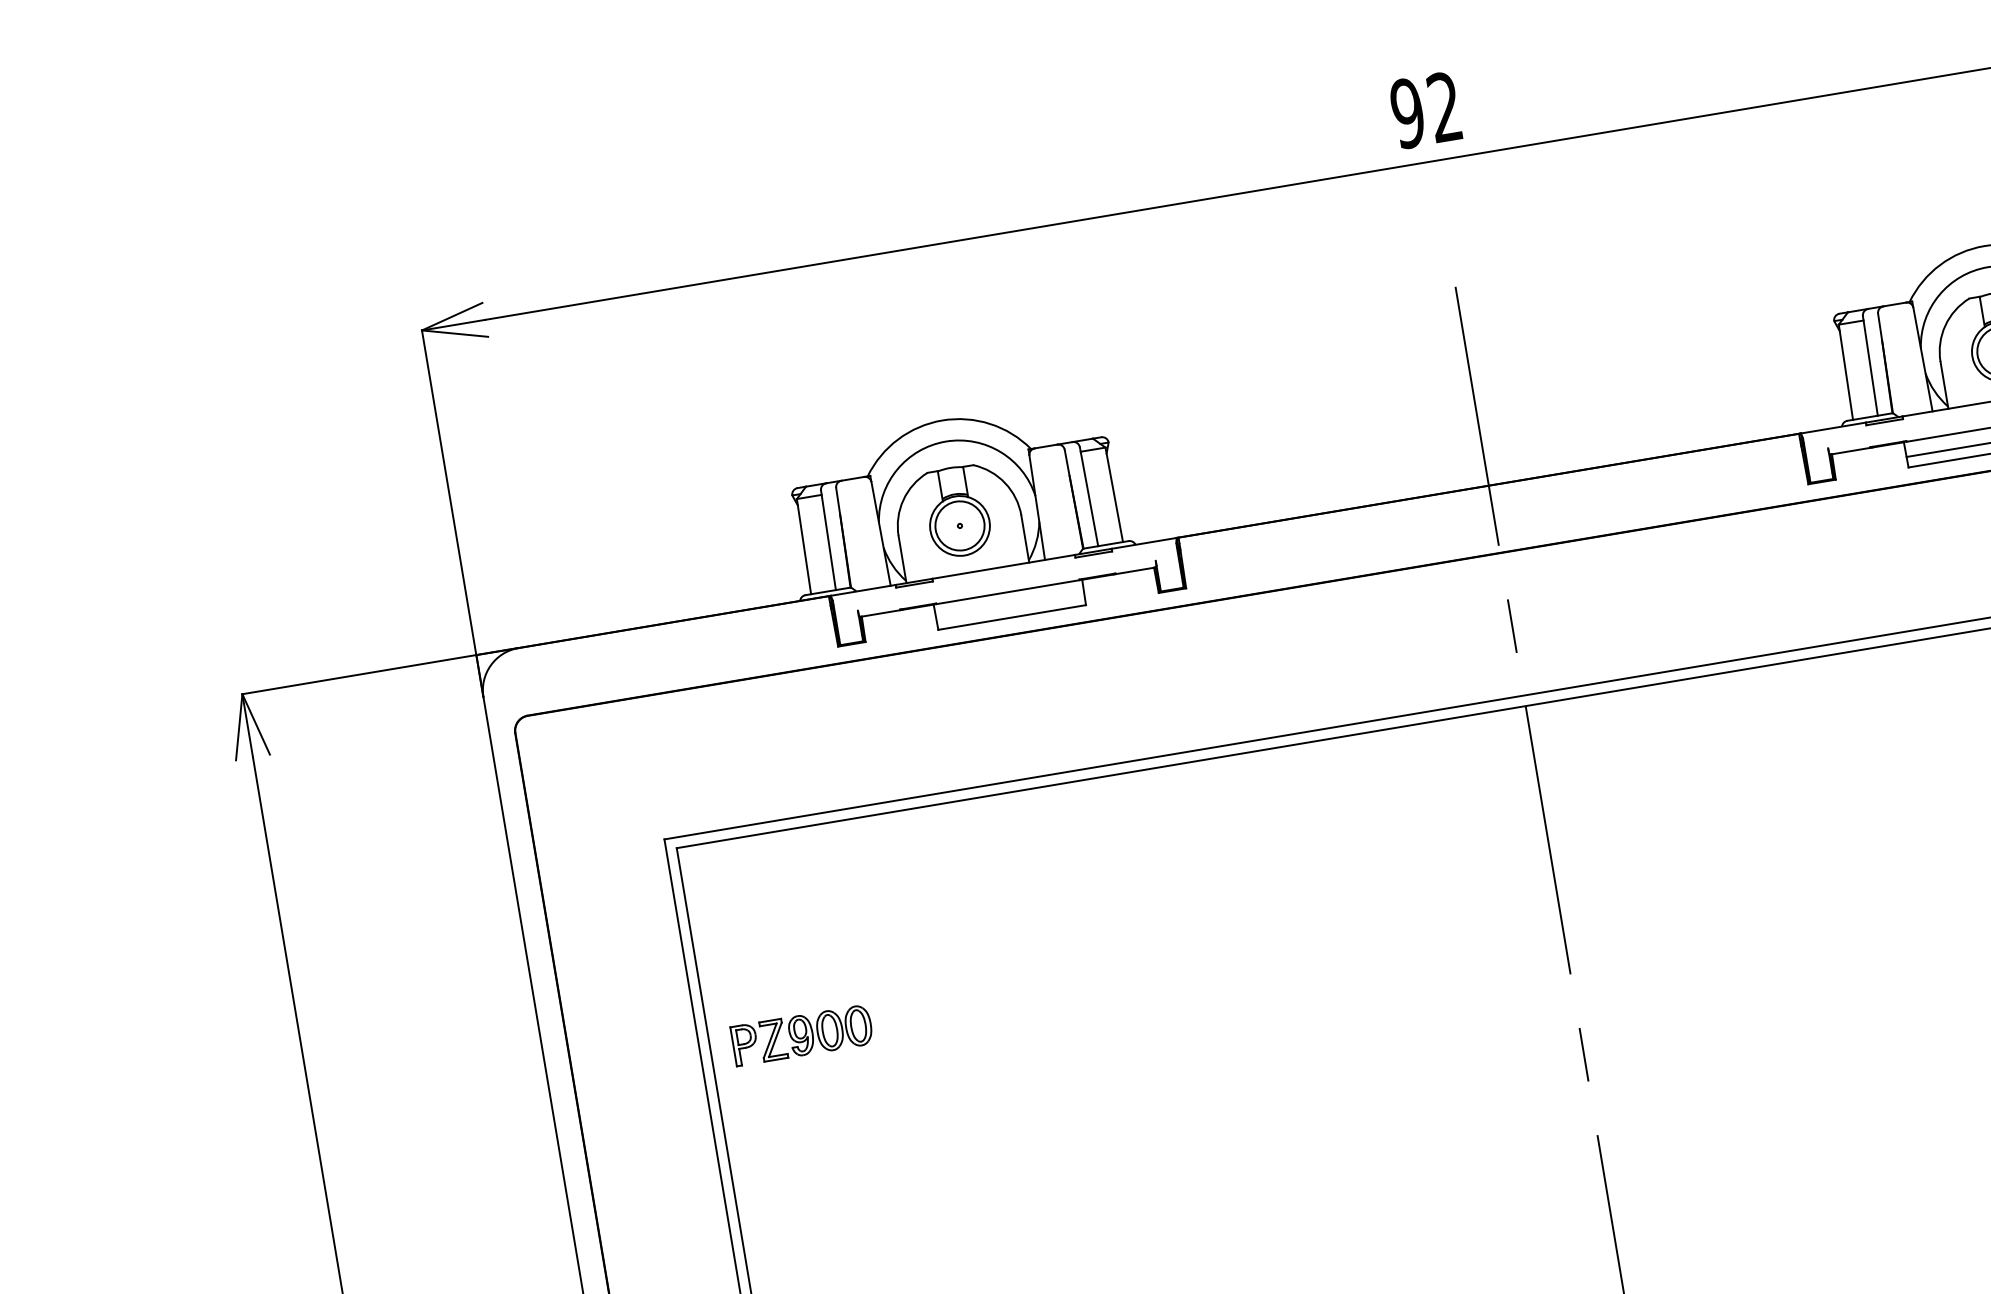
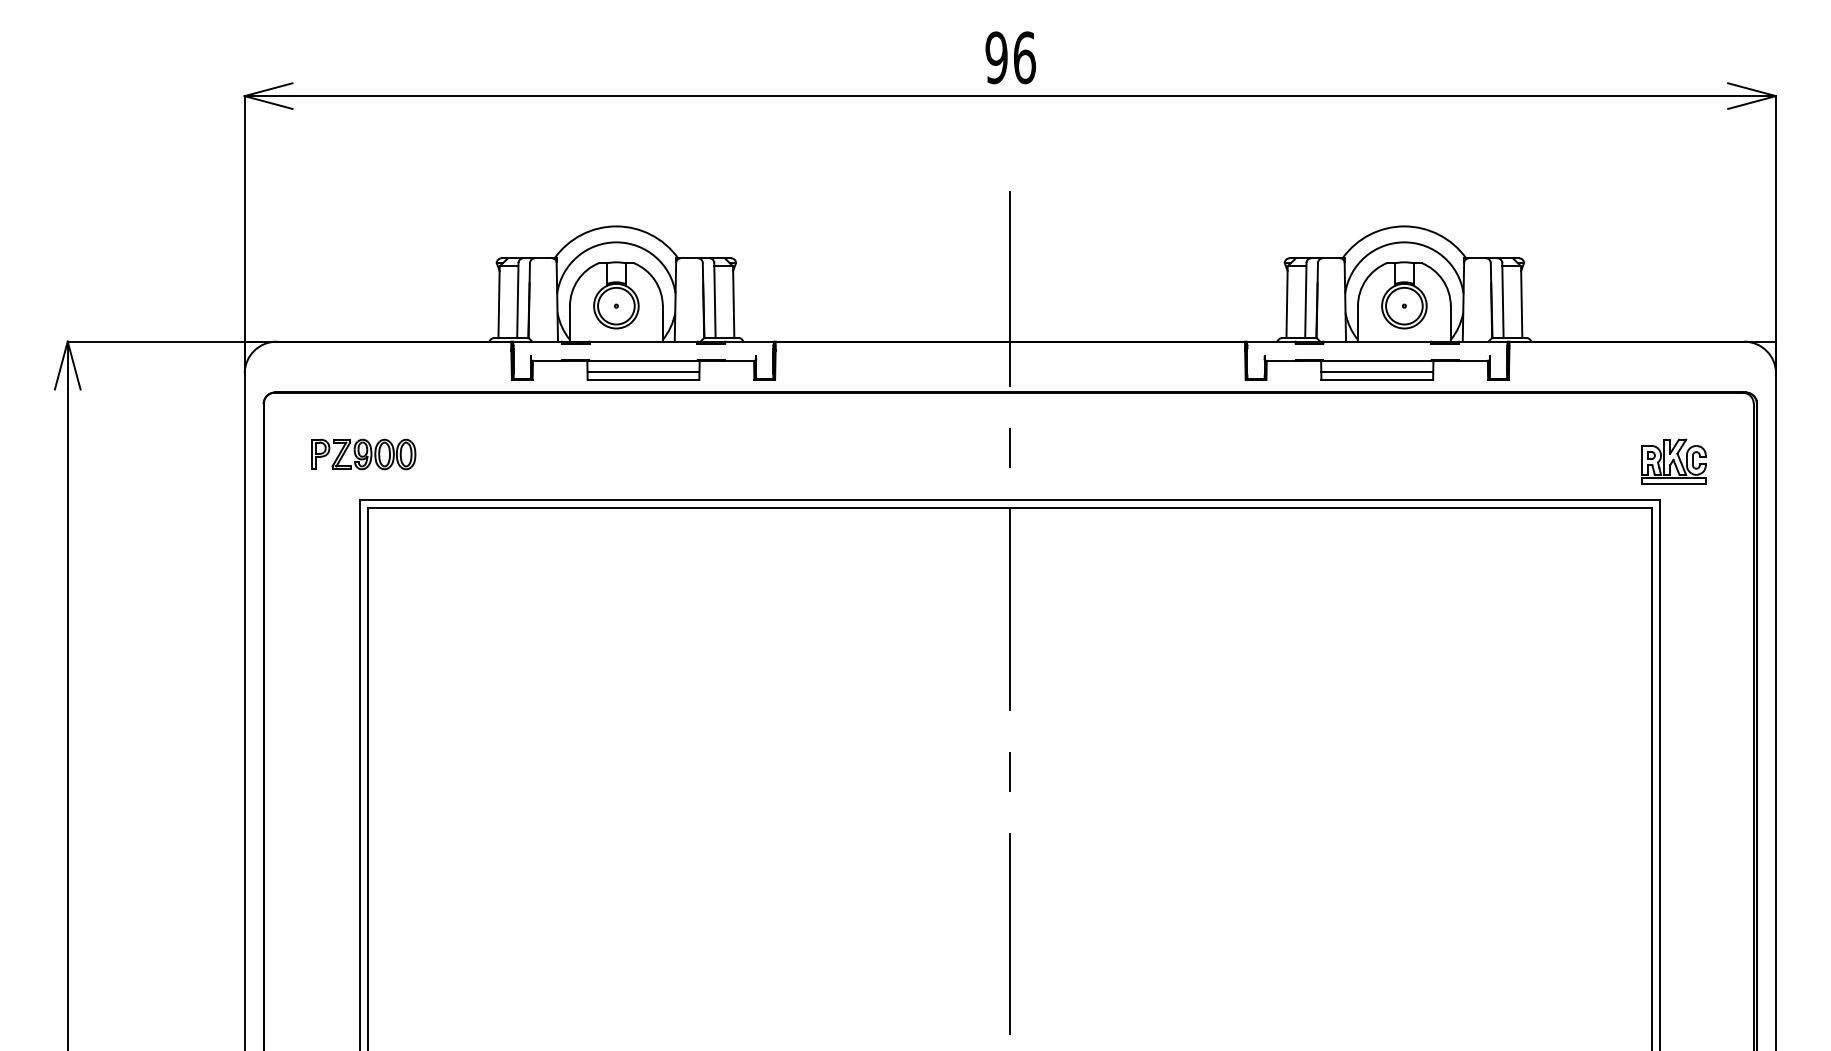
text: (1444, 106) -> (1024, 57), 92 -> 96
line: (1010, 606) -> (643, 371), added
part: (802, 1035) -> (363, 454), moved

